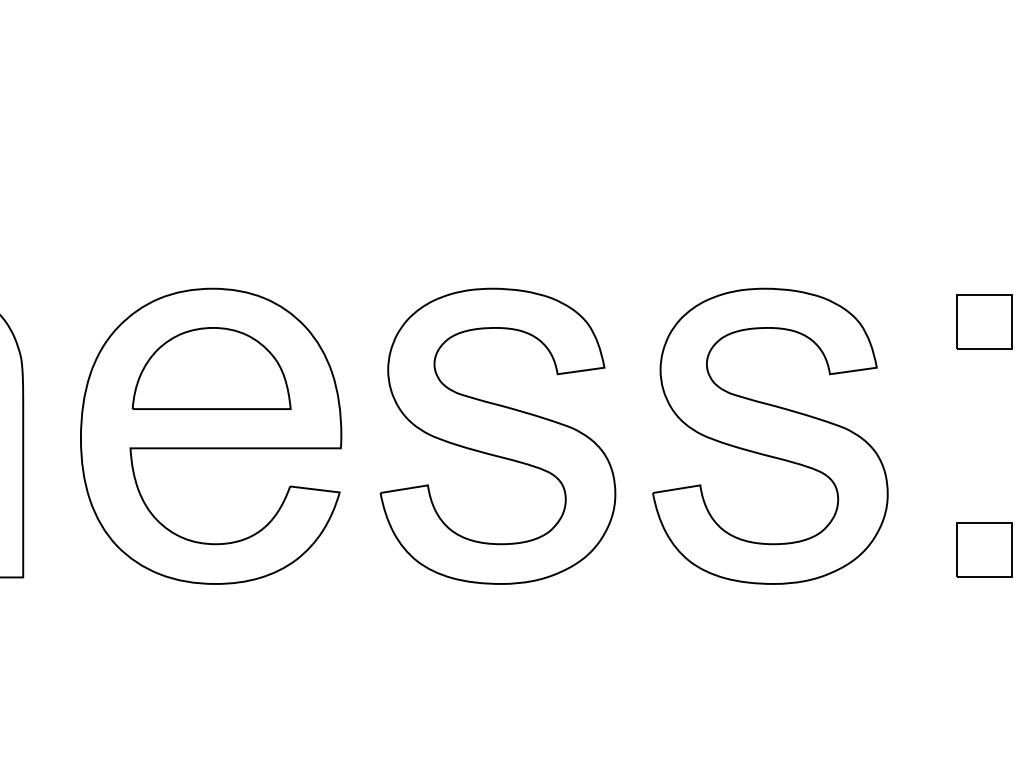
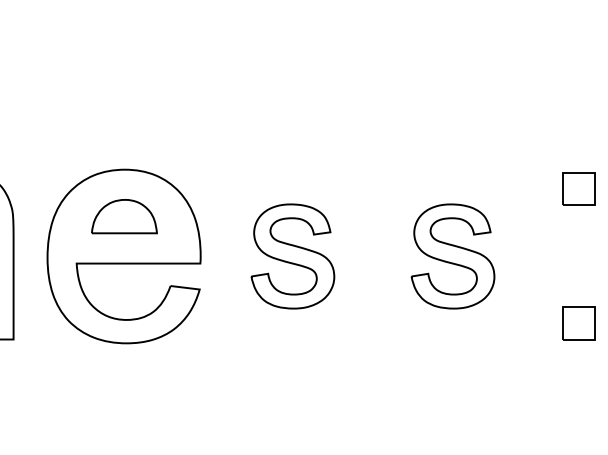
part: (211, 368) -> (124, 216), size x0.7
part: (497, 436) -> (292, 256), size x0.6
part: (769, 436) -> (452, 256), size x0.6

